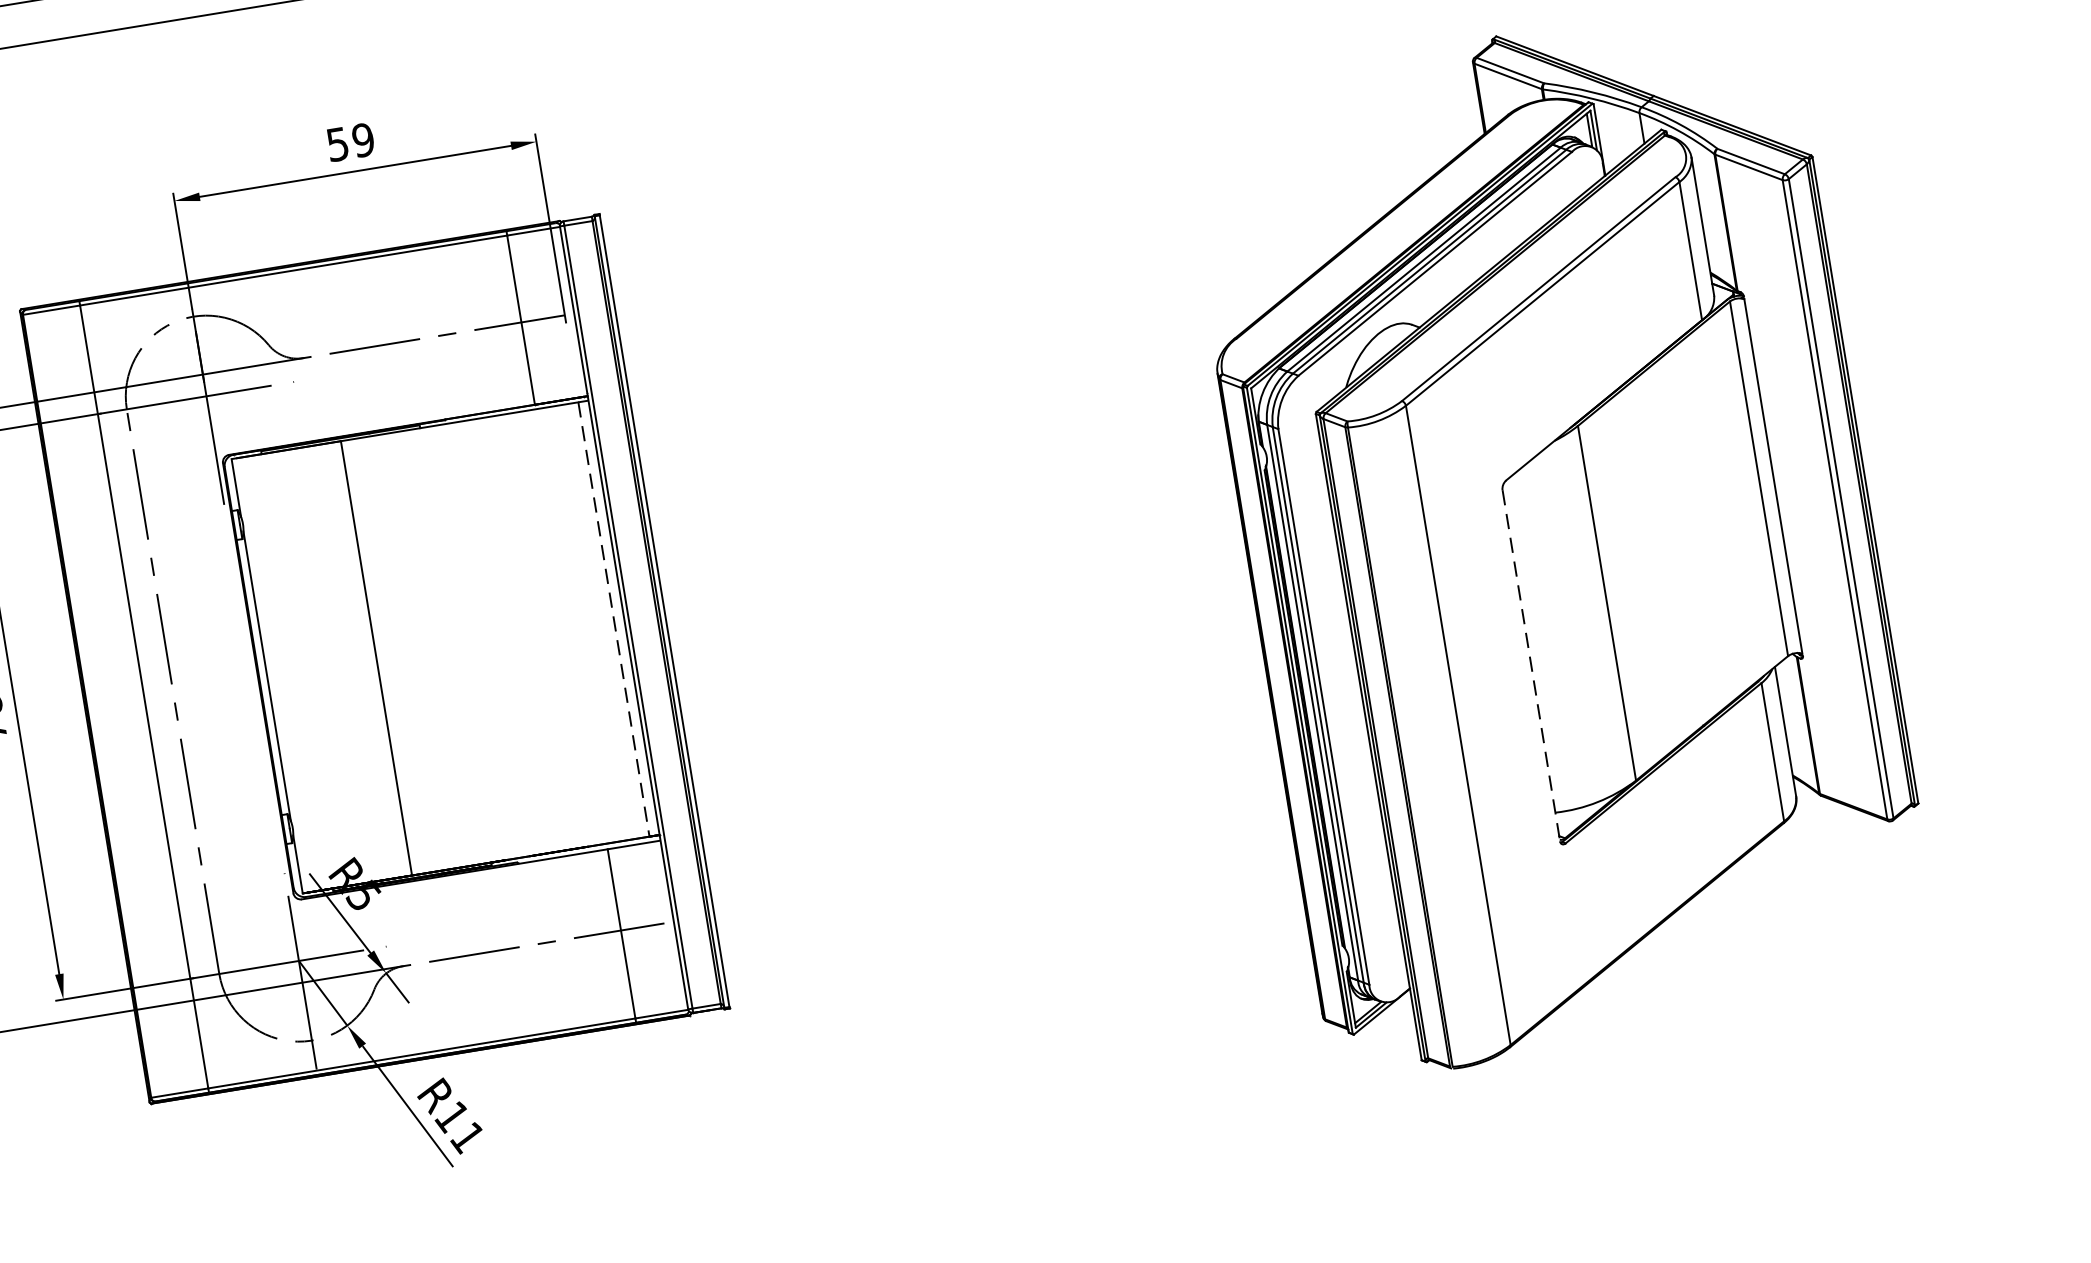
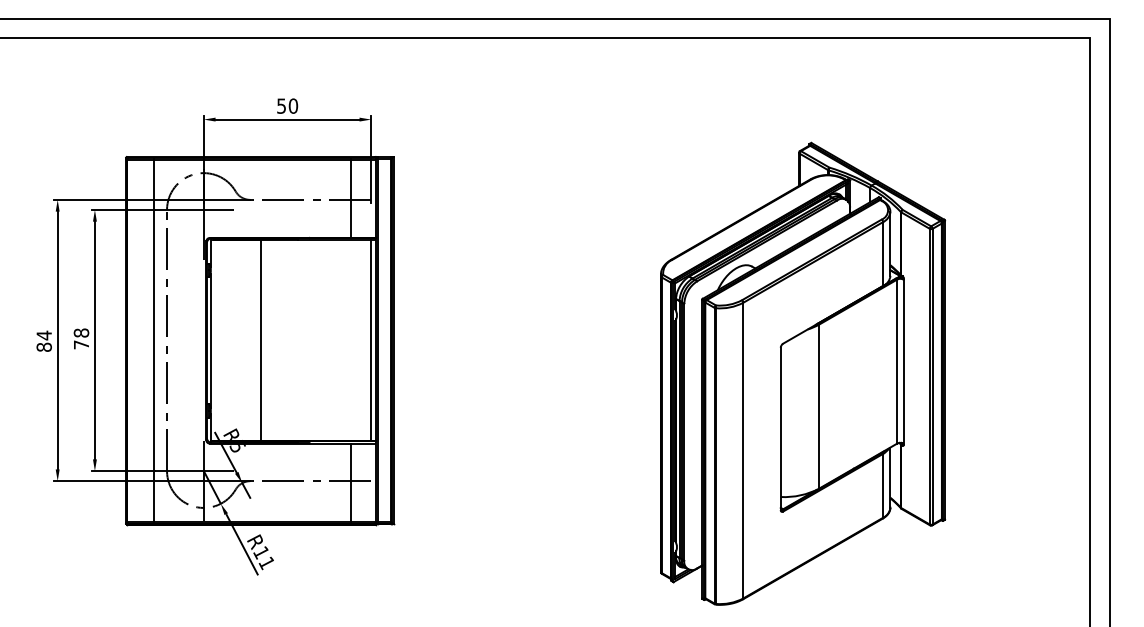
text: (361, 139) -> (292, 105), 59 -> 50
line: (613, 621) -> (370, 341), dashed -> solid
line: (1530, 666) -> (780, 429), dashed -> solid

